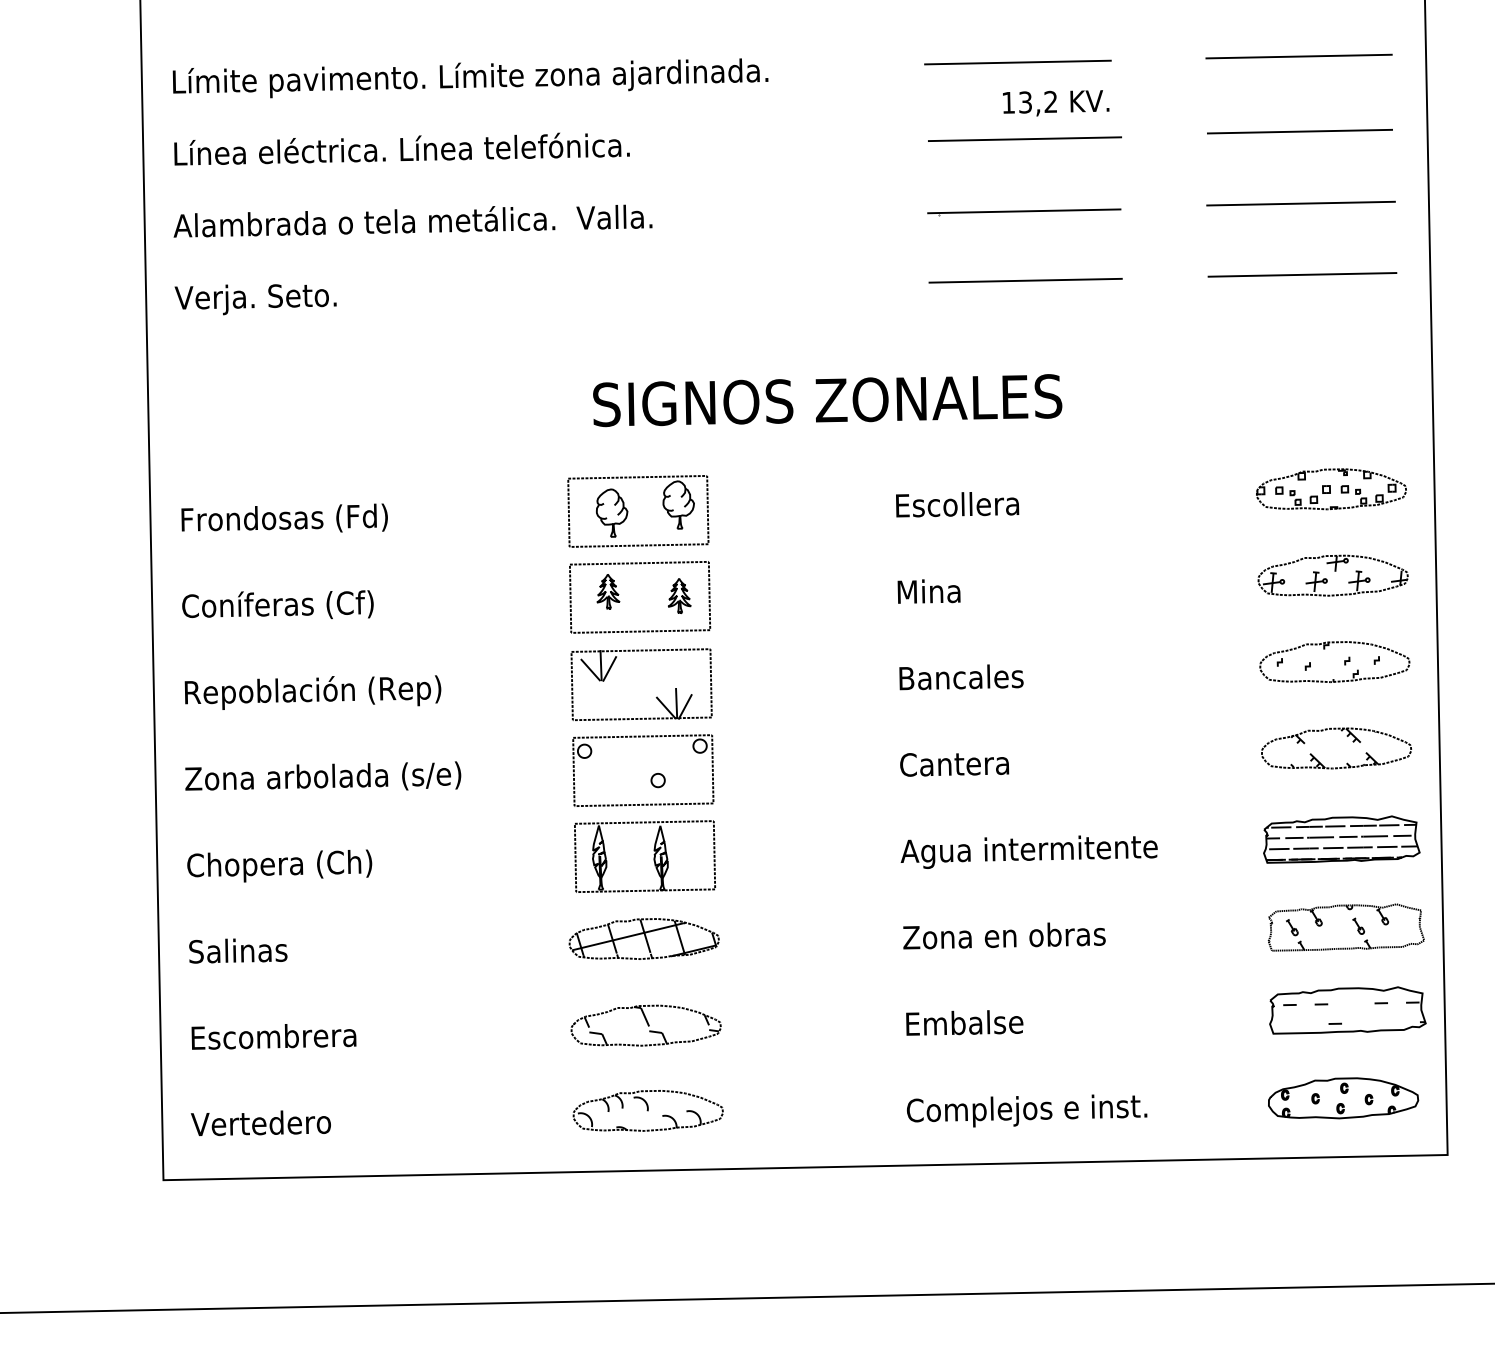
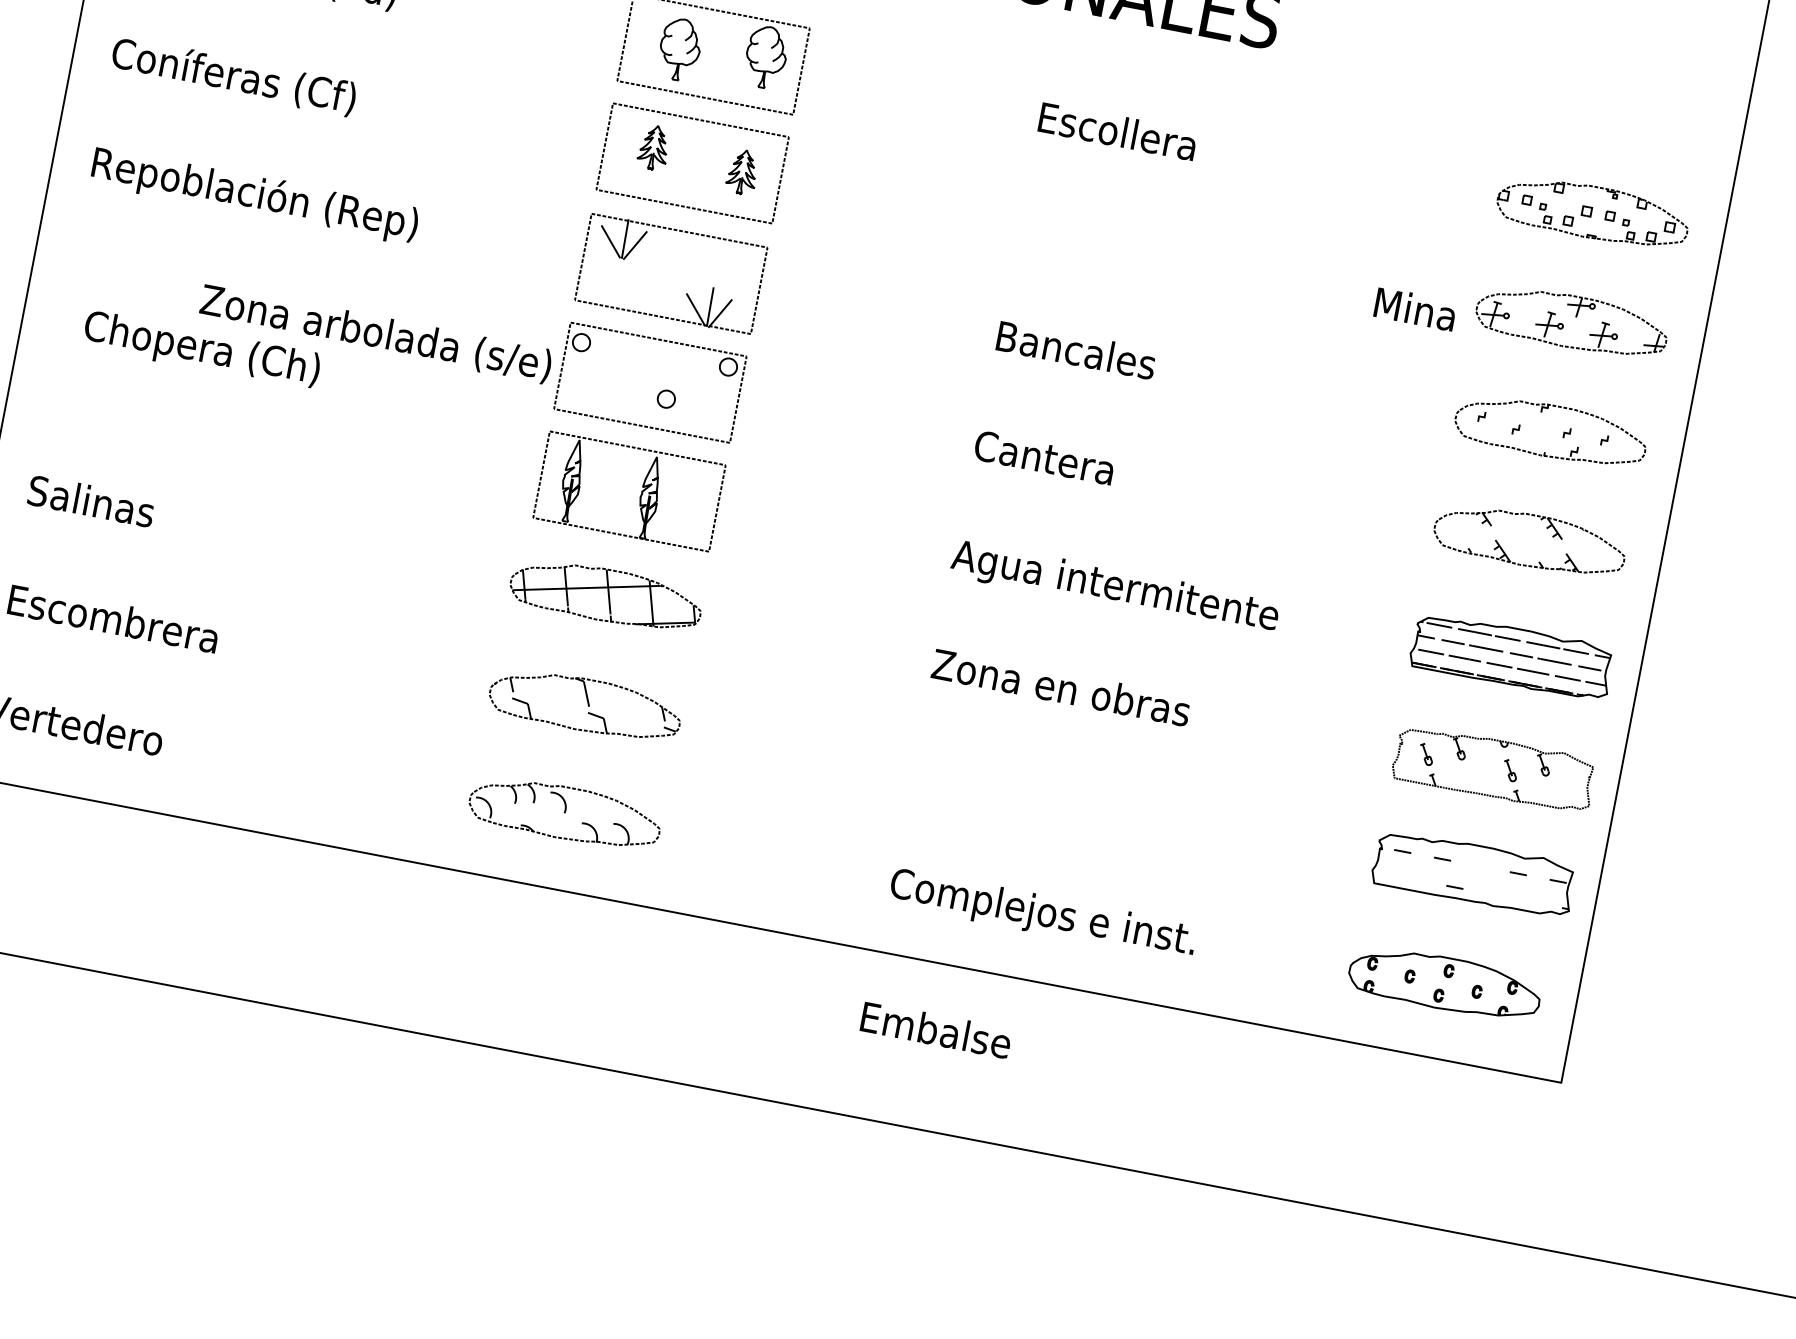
text: (928, 591) -> (1414, 309), moved
text: (323, 775) -> (376, 331), moved
text: (279, 865) -> (201, 349), moved
text: (964, 1022) -> (936, 1029), moved

